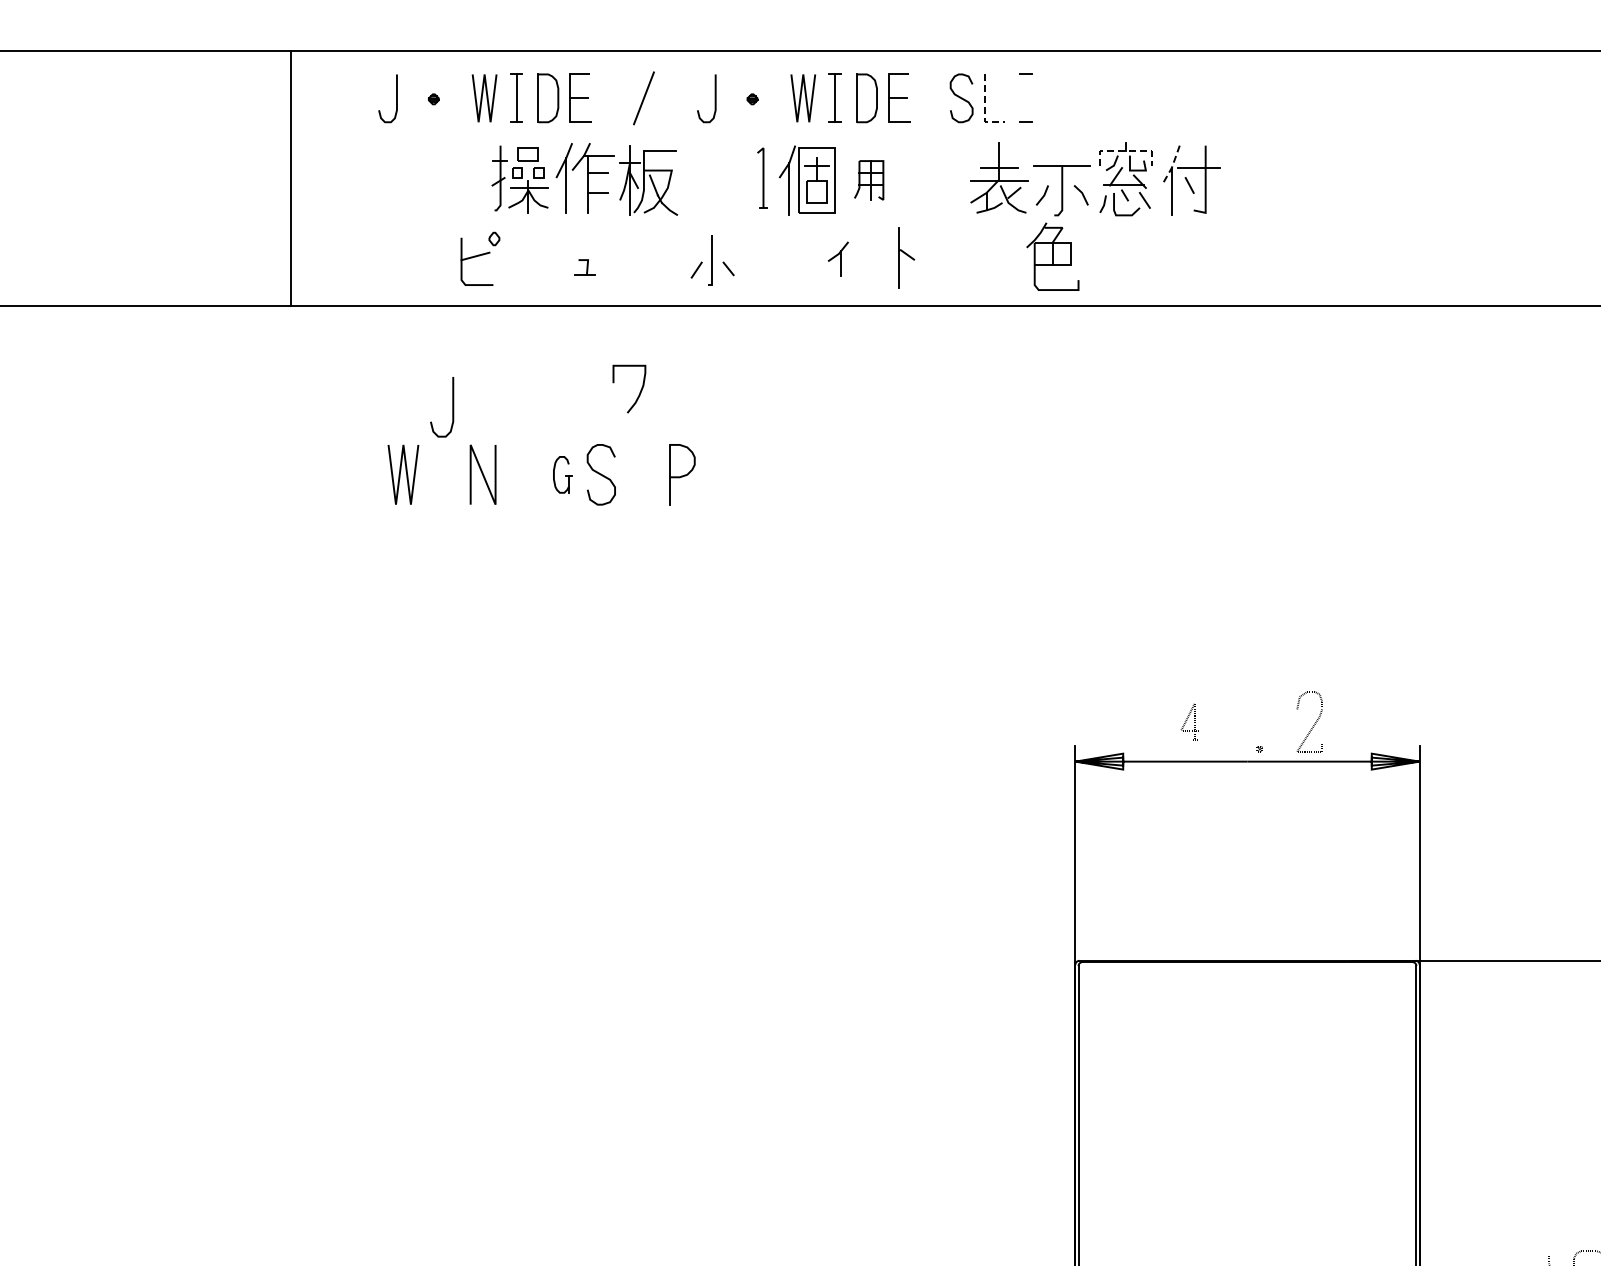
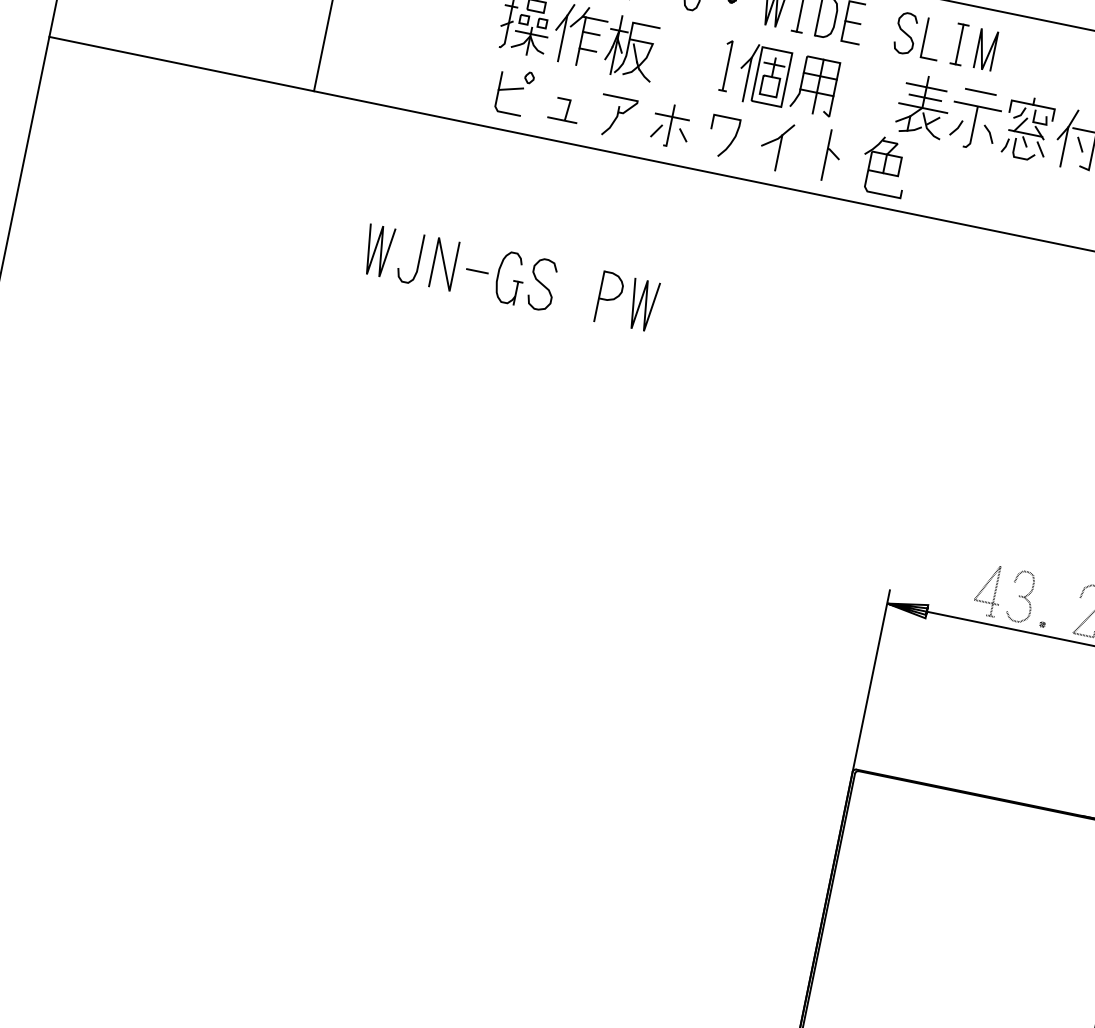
line: (1026, 98) -> (959, 44), added
line: (1061, 100) -> (988, 52), added
line: (984, 109) -> (922, 46), dashed -> solid
line: (1062, 148) -> (980, 92), added
line: (1125, 150) -> (1032, 104), dashed -> solid
line: (998, 155) -> (926, 87), added
line: (1172, 167) -> (1069, 126), dashed -> solid
part: (868, 180) -> (814, 85), size x1.67
line: (711, 250) -> (672, 117), added
part: (1052, 256) -> (884, 165), moved
part: (480, 258) -> (514, 91), moved
part: (838, 259) -> (776, 146), size x1.67
part: (647, 263) -> (616, 117), added
part: (584, 267) -> (563, 109), size x1.67
curve: (639, 392) -> (731, 141), moved
curve: (452, 407) -> (418, 259), moved
line: (522, 474) -> (477, 270), added
part: (562, 474) -> (510, 277), size x1.67
line: (719, 474) -> (640, 304), added
part: (1189, 721) -> (988, 589), size x1.67
part: (1229, 721) -> (1021, 596), added

